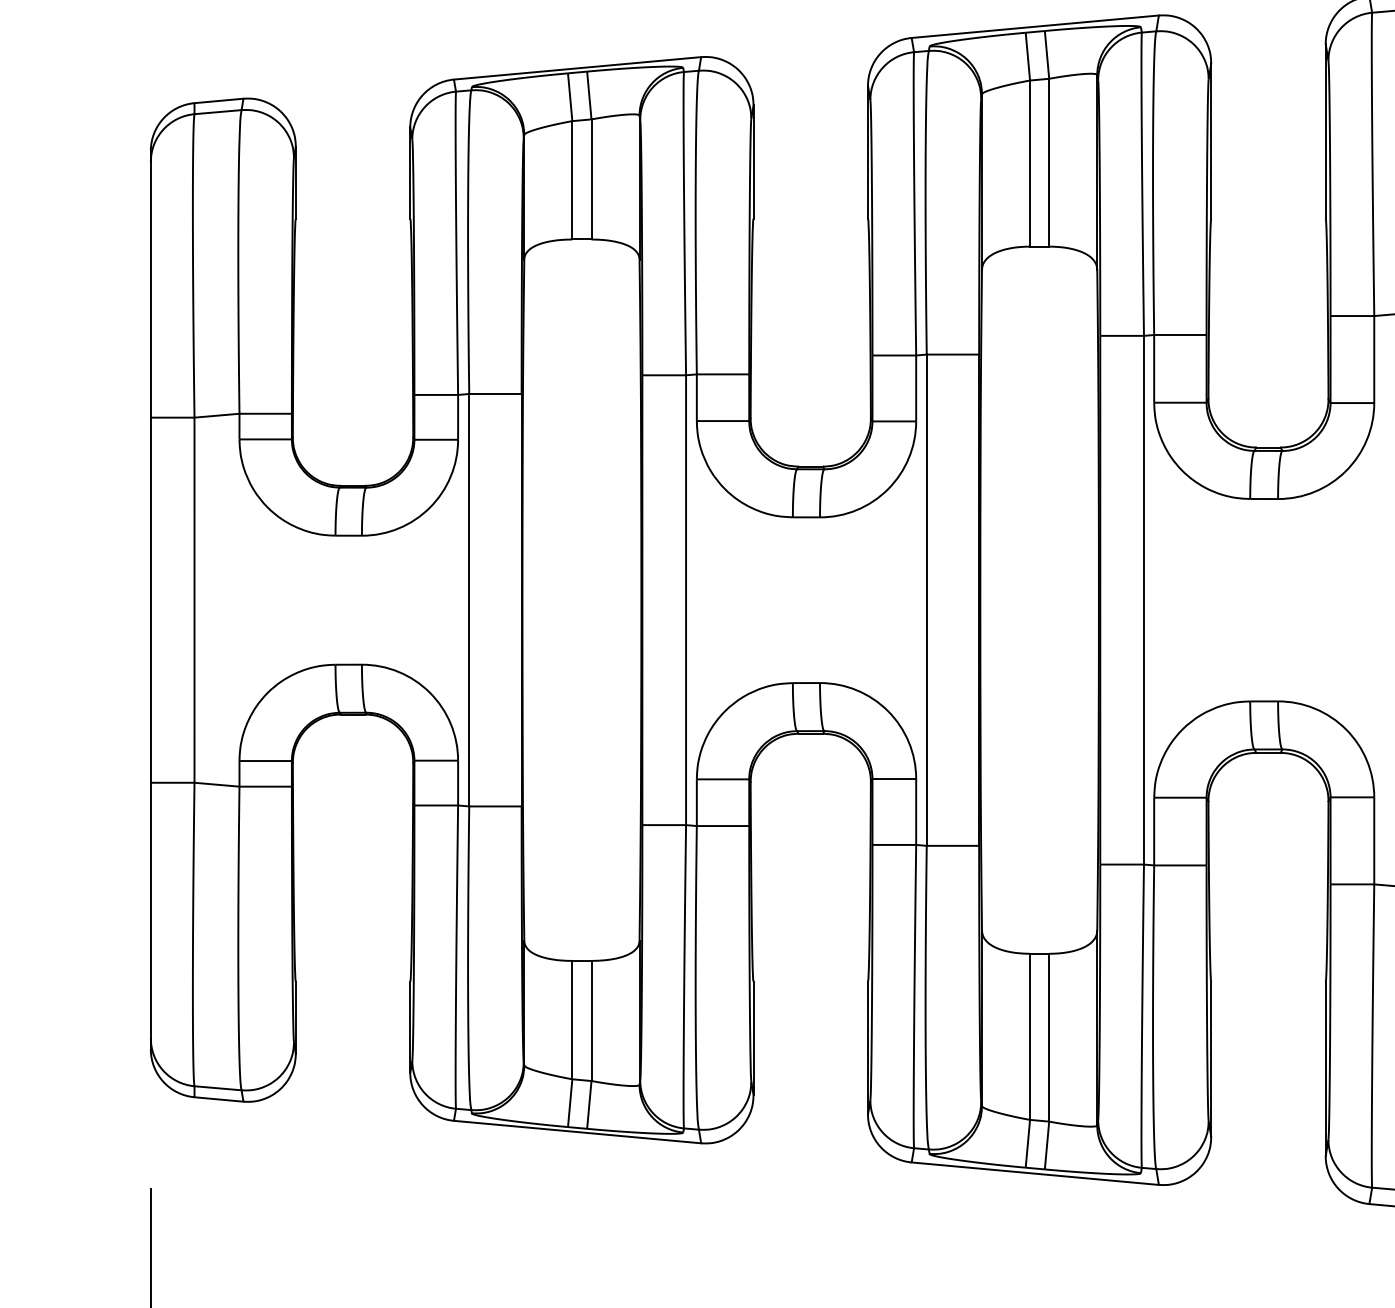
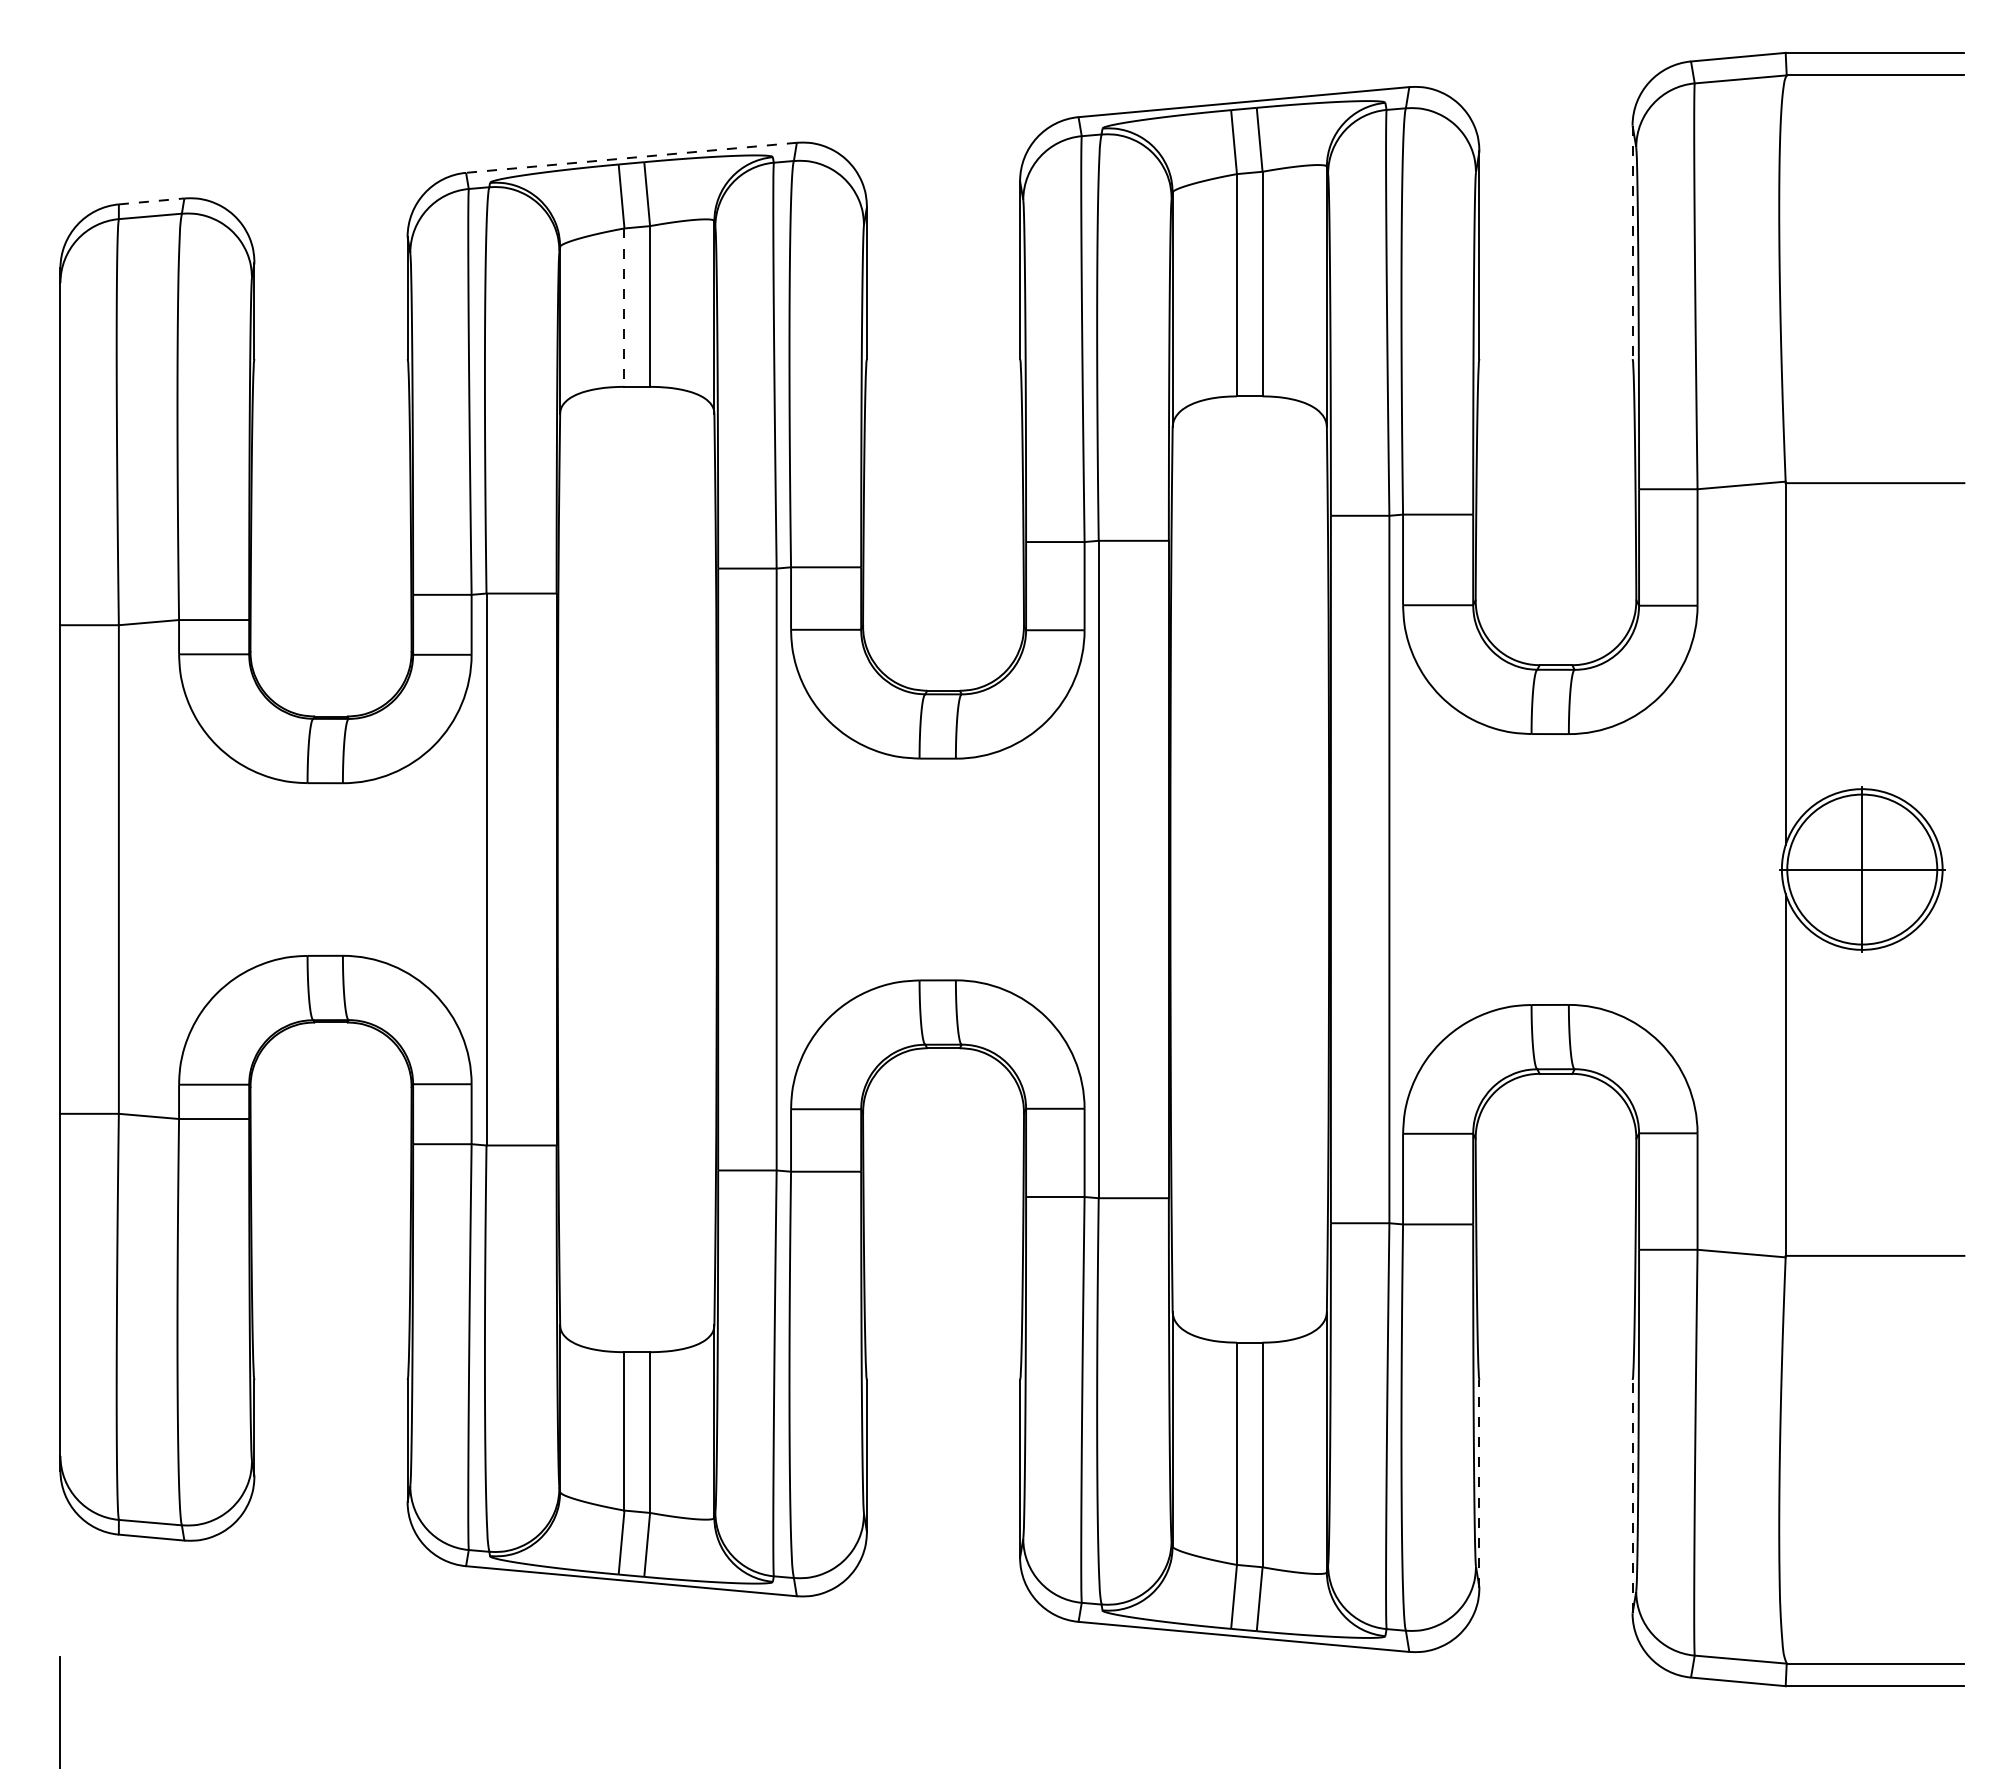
line: (576, 68) -> (630, 157), solid -> dashed
line: (218, 101) -> (151, 201), solid -> dashed
line: (1325, 131) -> (1632, 242), solid -> dashed
line: (572, 180) -> (624, 308), solid -> dashed
line: (1211, 1059) -> (1479, 1483), solid -> dashed
line: (1325, 1068) -> (1632, 1496), solid -> dashed

